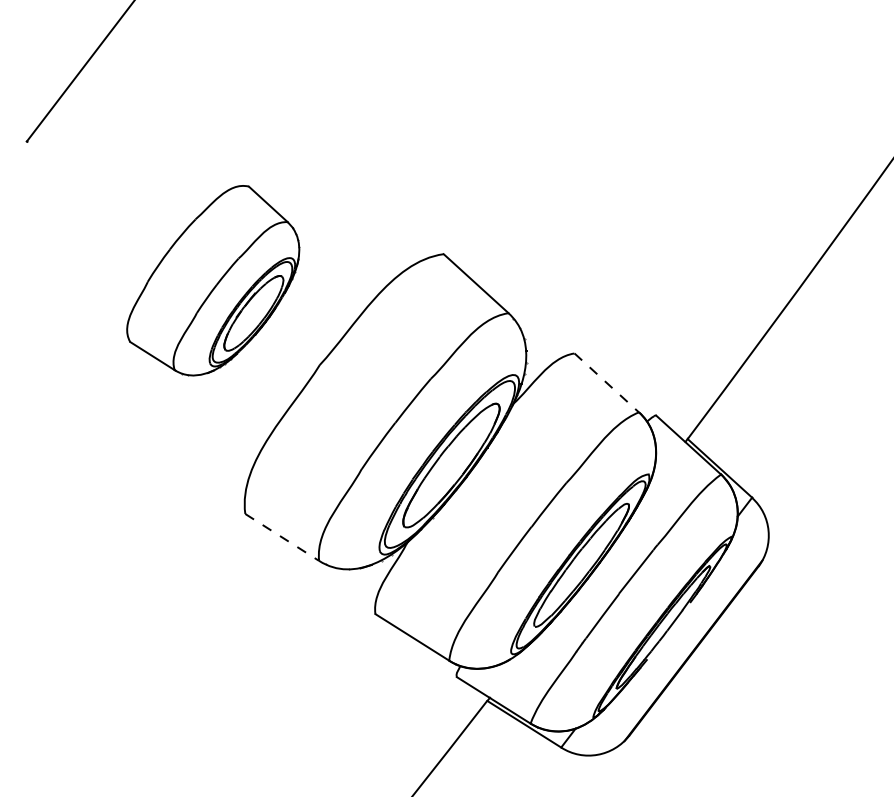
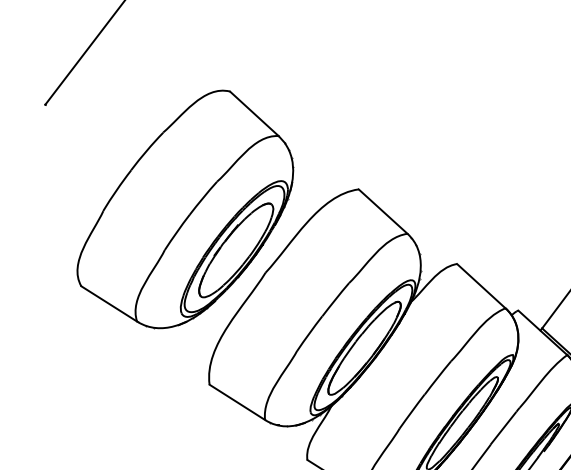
part: (213, 280) -> (185, 209), size x1.67
line: (606, 382) -> (481, 285), dashed -> solid
line: (282, 537) -> (237, 402), dashed -> solid

